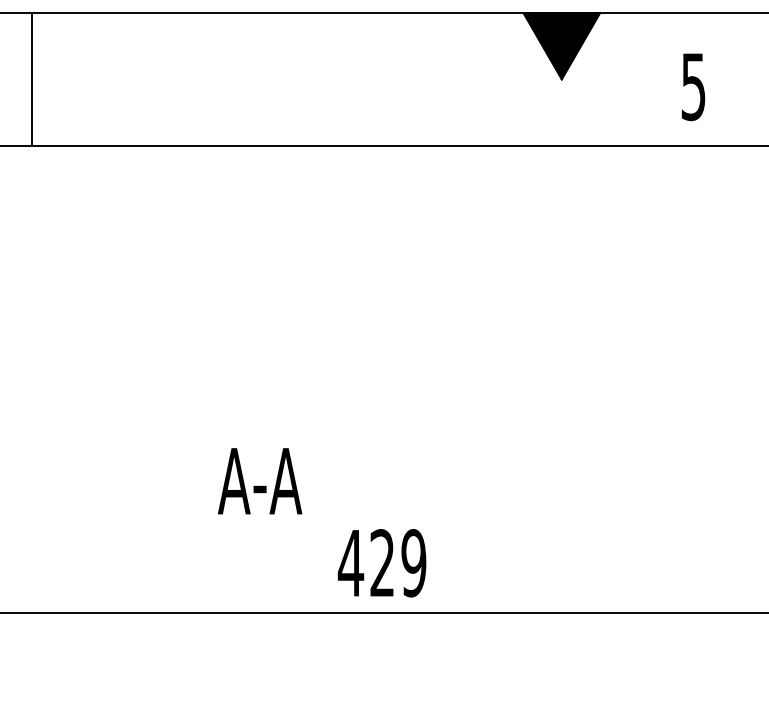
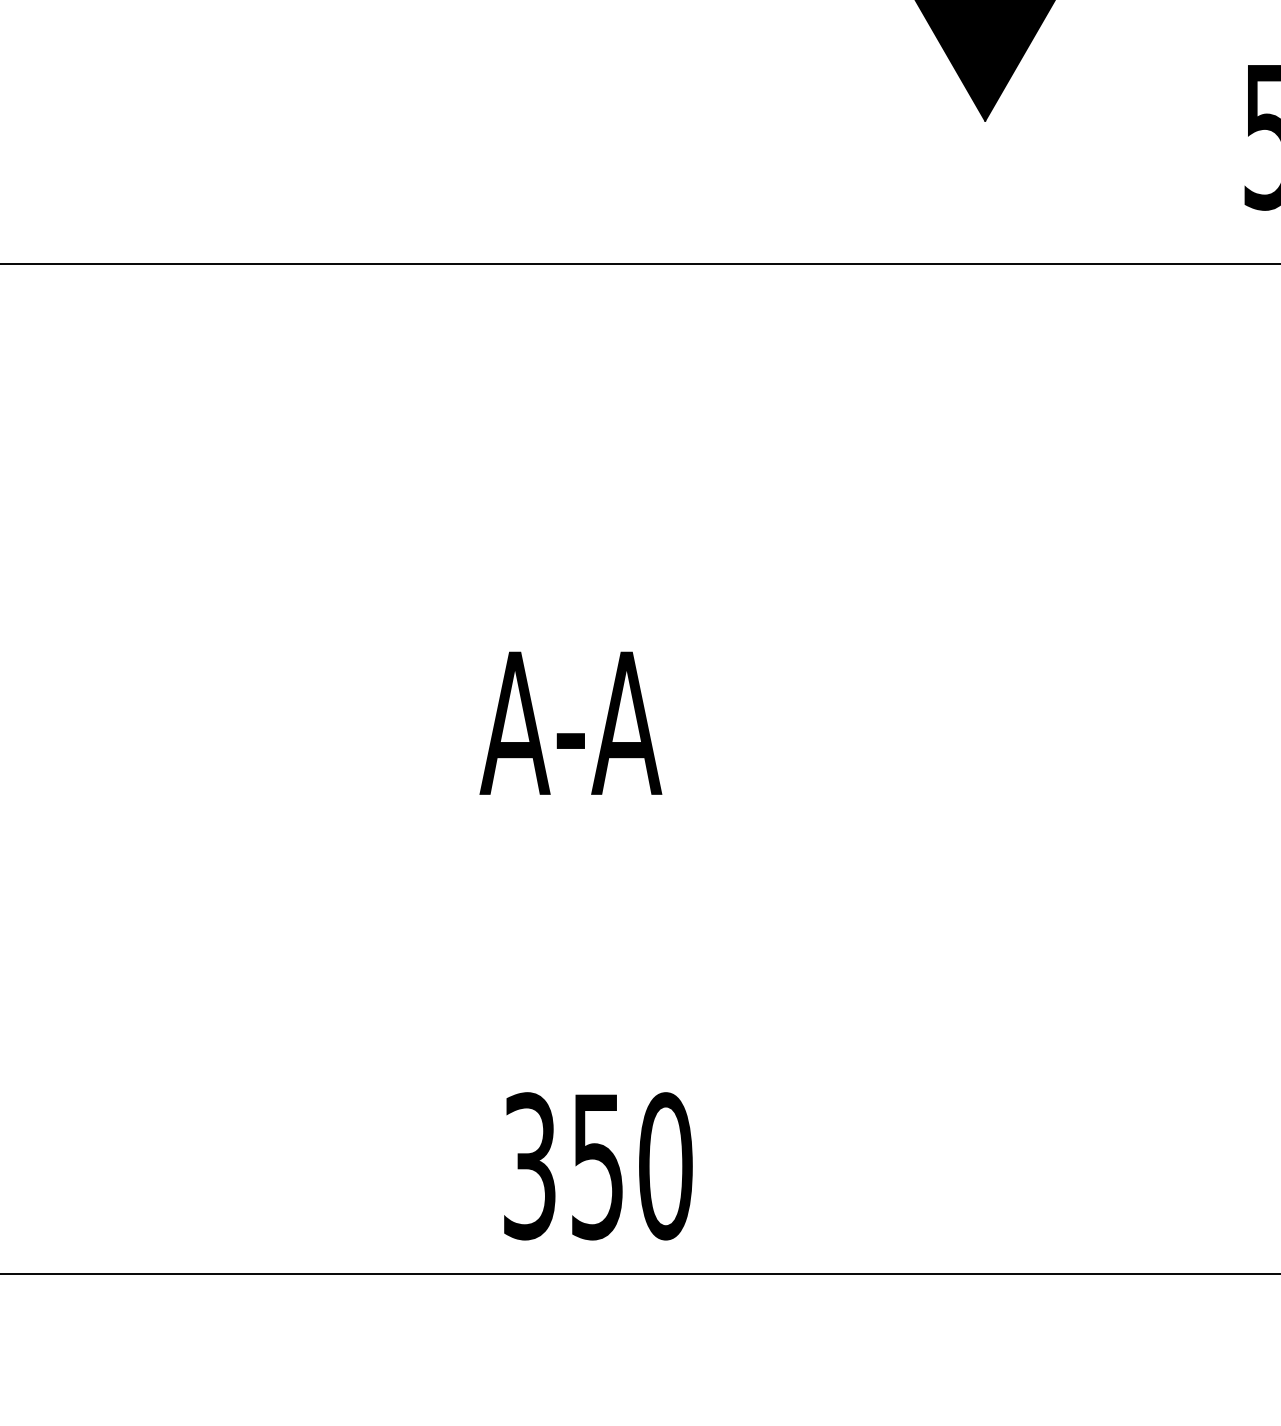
text: (260, 481) -> (571, 723), moved
text: (381, 563) -> (595, 1166), 429 -> 350

